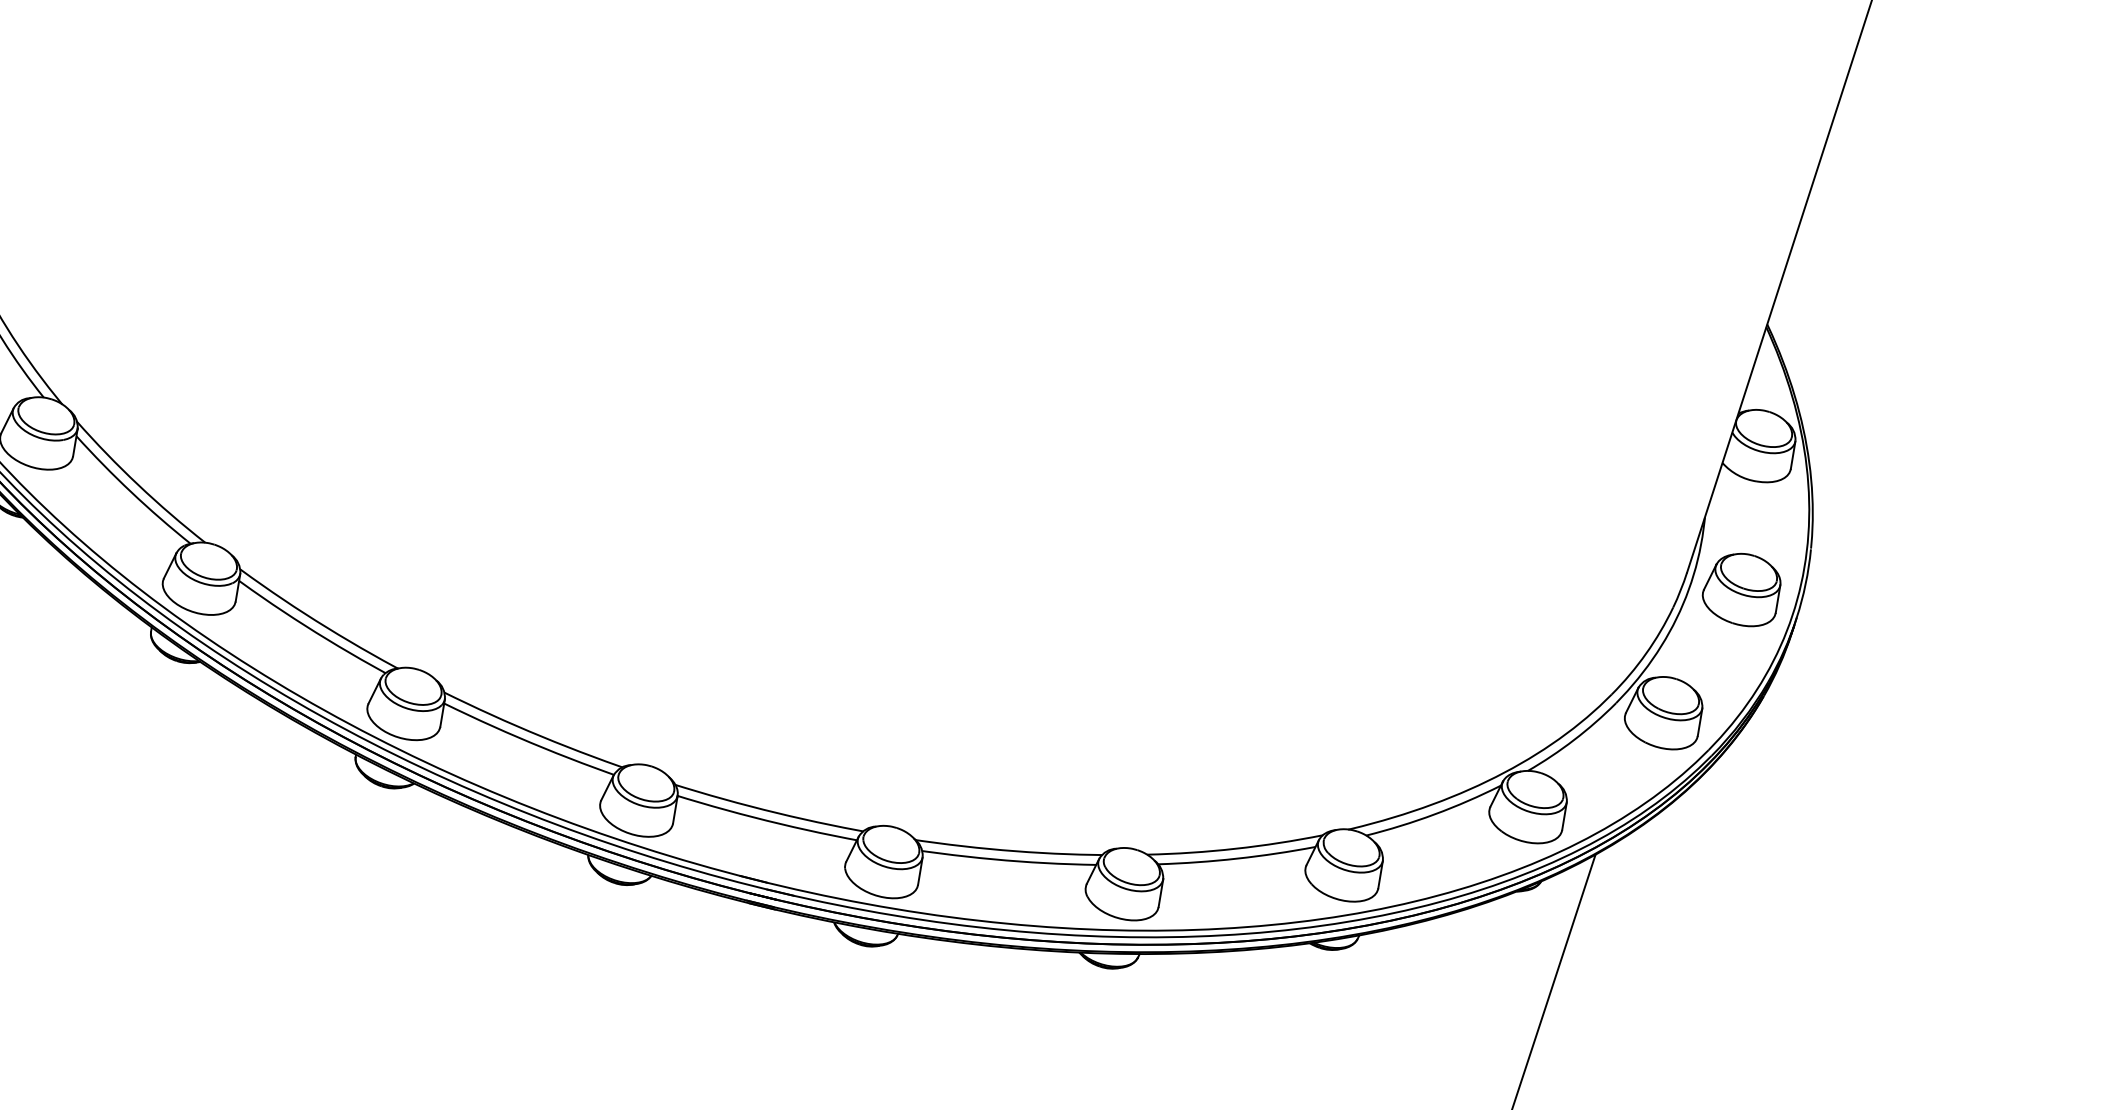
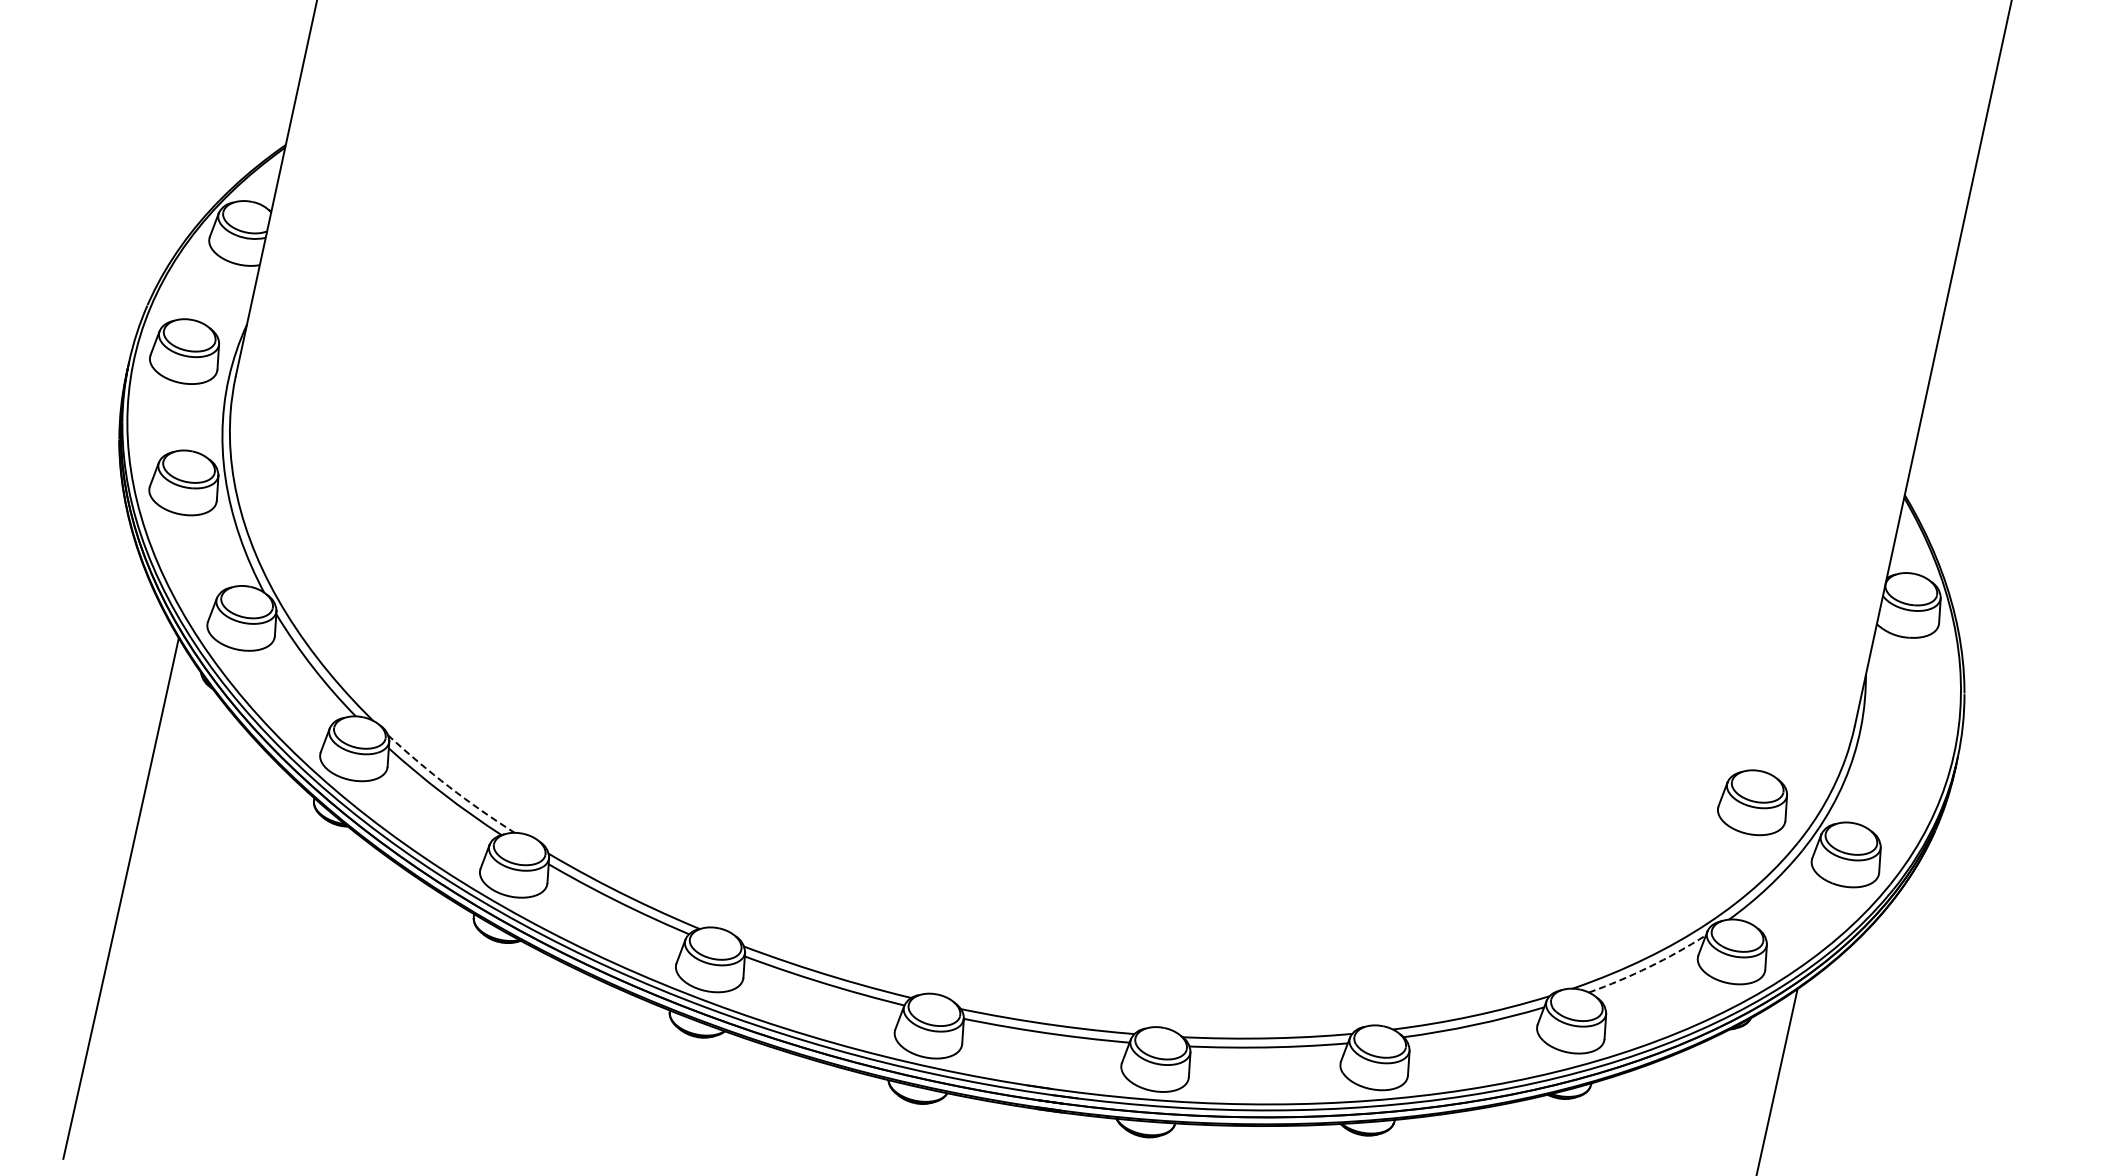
arc: (138, 484) -> (449, 786), solid -> dashed
part: (1741, 589) -> (1752, 802), moved
arc: (1434, 814) -> (1648, 967), solid -> dashed

